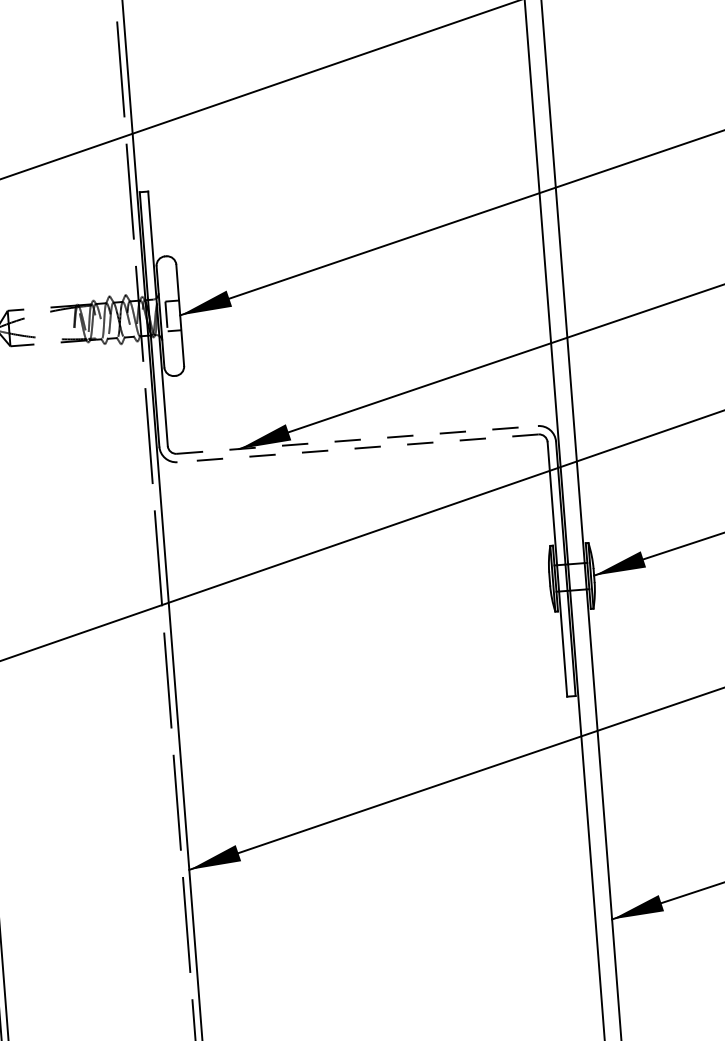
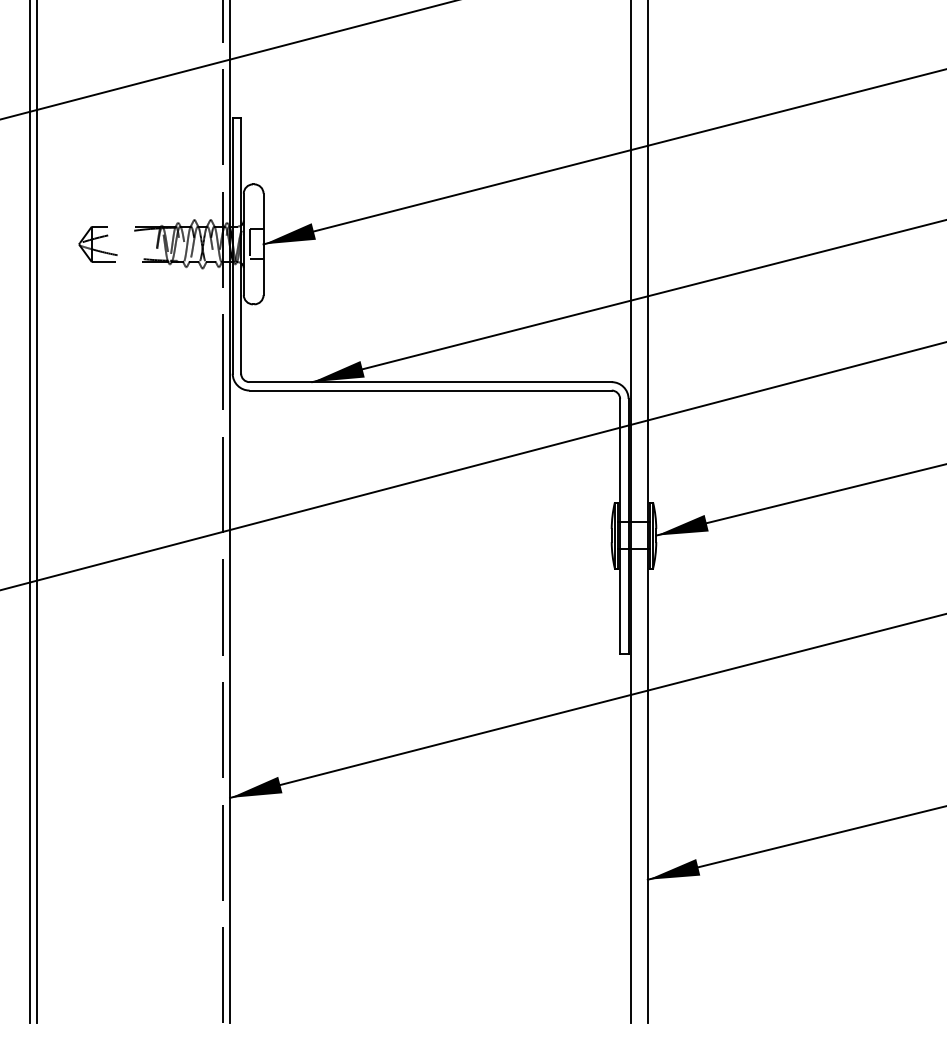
line: (358, 440) -> (431, 382), dashed -> solid
line: (357, 448) -> (430, 390), dashed -> solid

